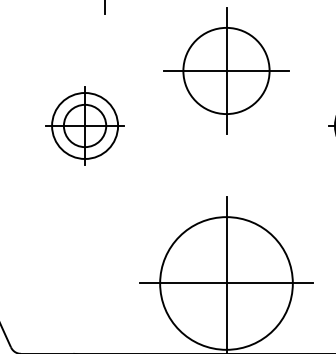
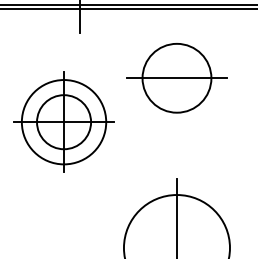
line: (226, 70) -> (176, 77), removed
part: (84, 125) -> (63, 121), size x1.6
line: (226, 283) -> (176, 248), removed

